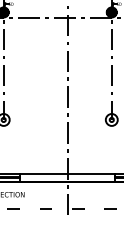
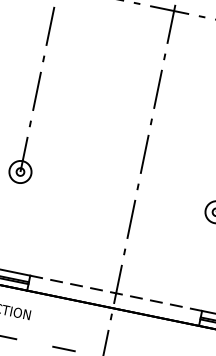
line: (68, 173) -> (118, 293), solid -> dashed

